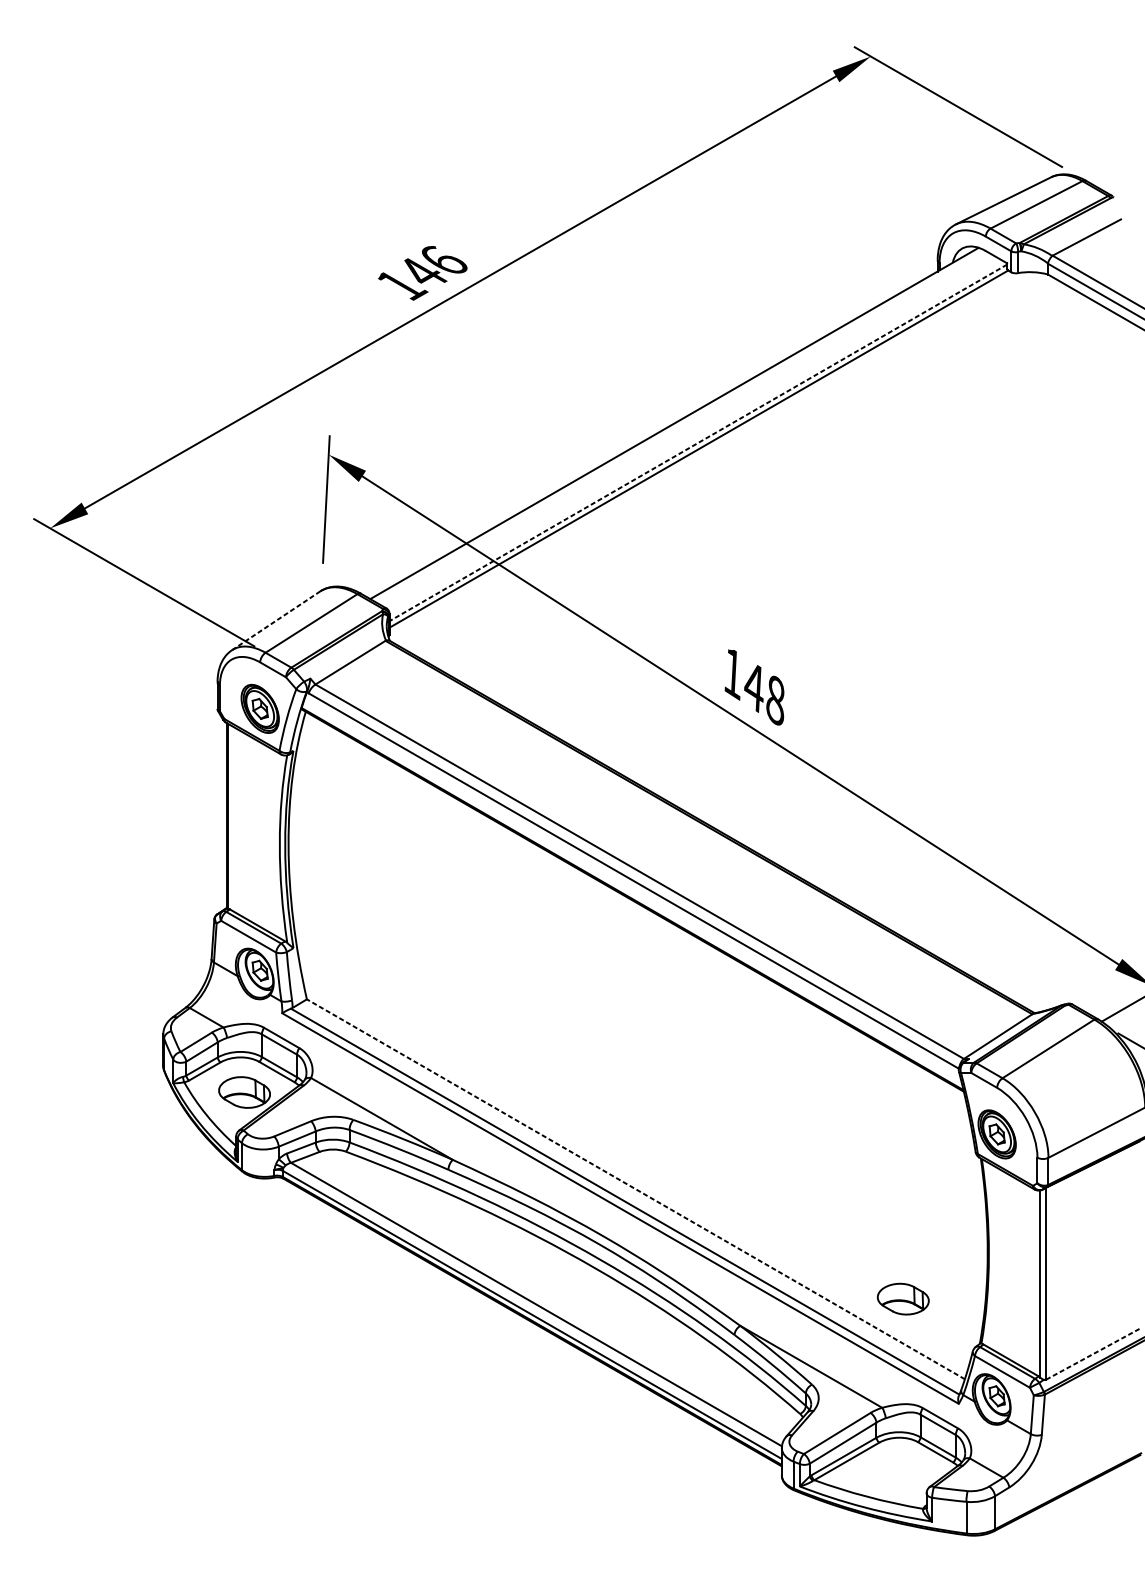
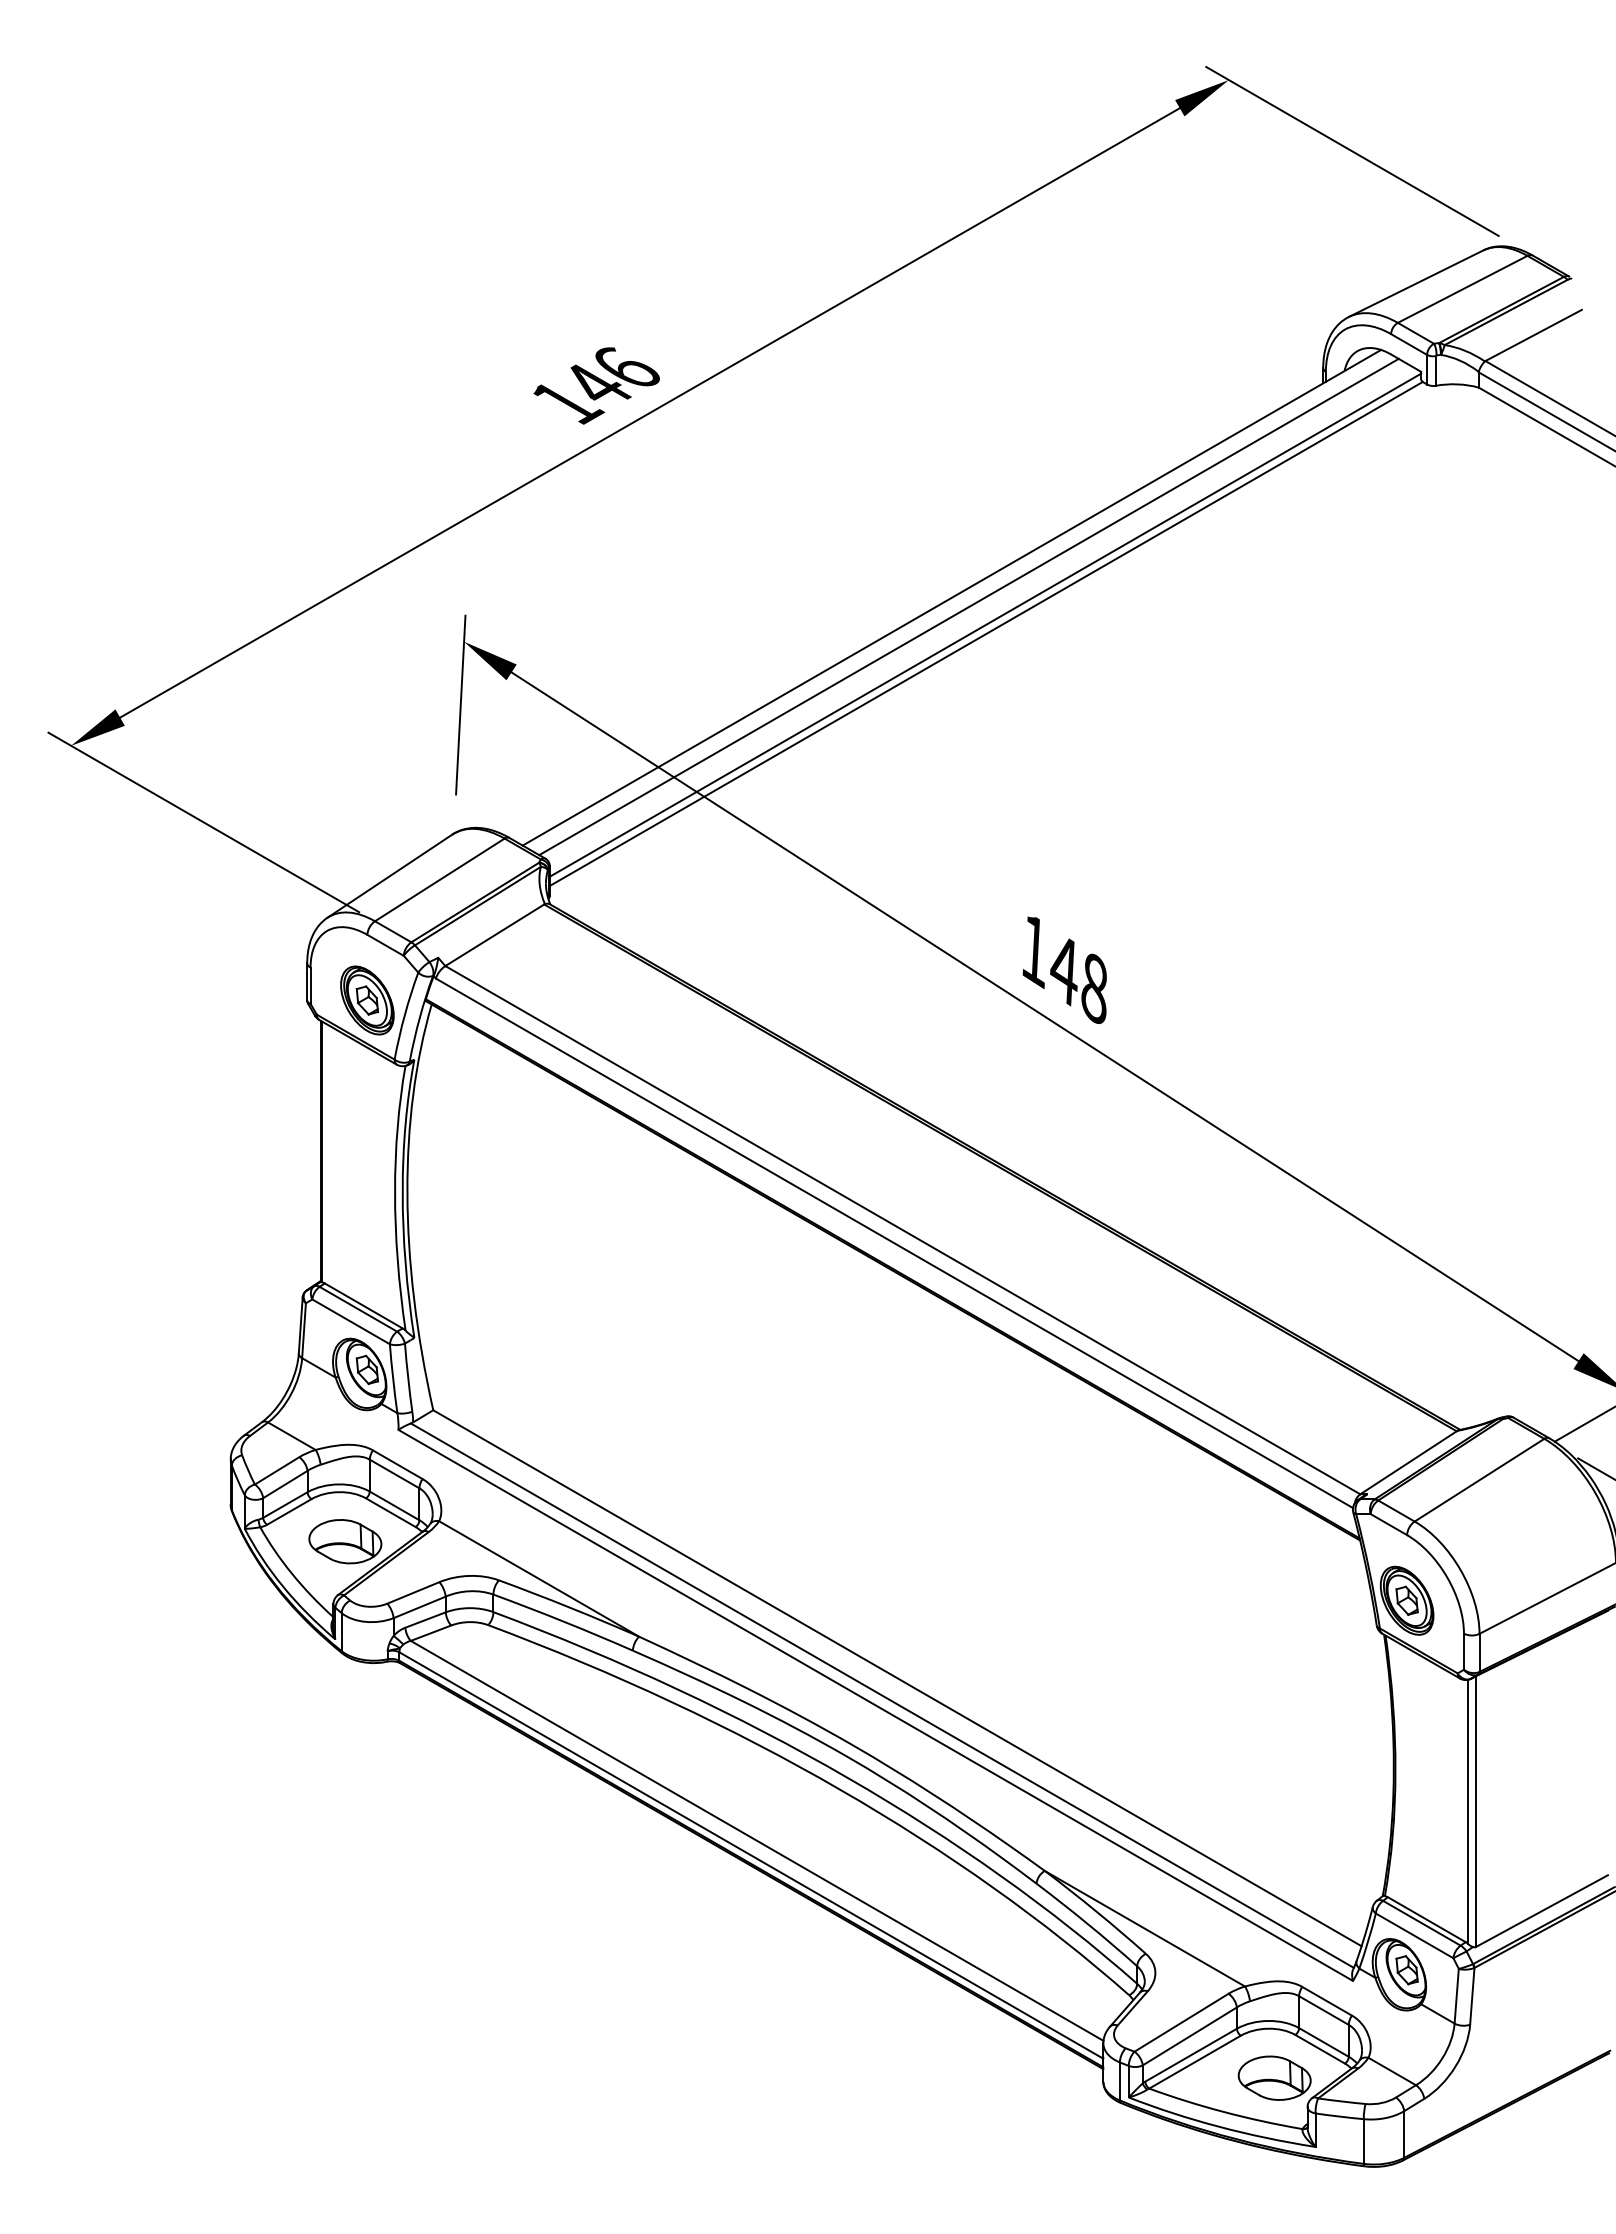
line: (686, 429) -> (968, 606), added
line: (698, 443) -> (985, 625), dashed -> solid
line: (275, 621) -> (389, 876), dashed -> solid
line: (635, 1189) -> (897, 1678), dashed -> solid
part: (903, 1298) -> (1274, 2077), moved
line: (1092, 1354) -> (1541, 1911), dashed -> solid

